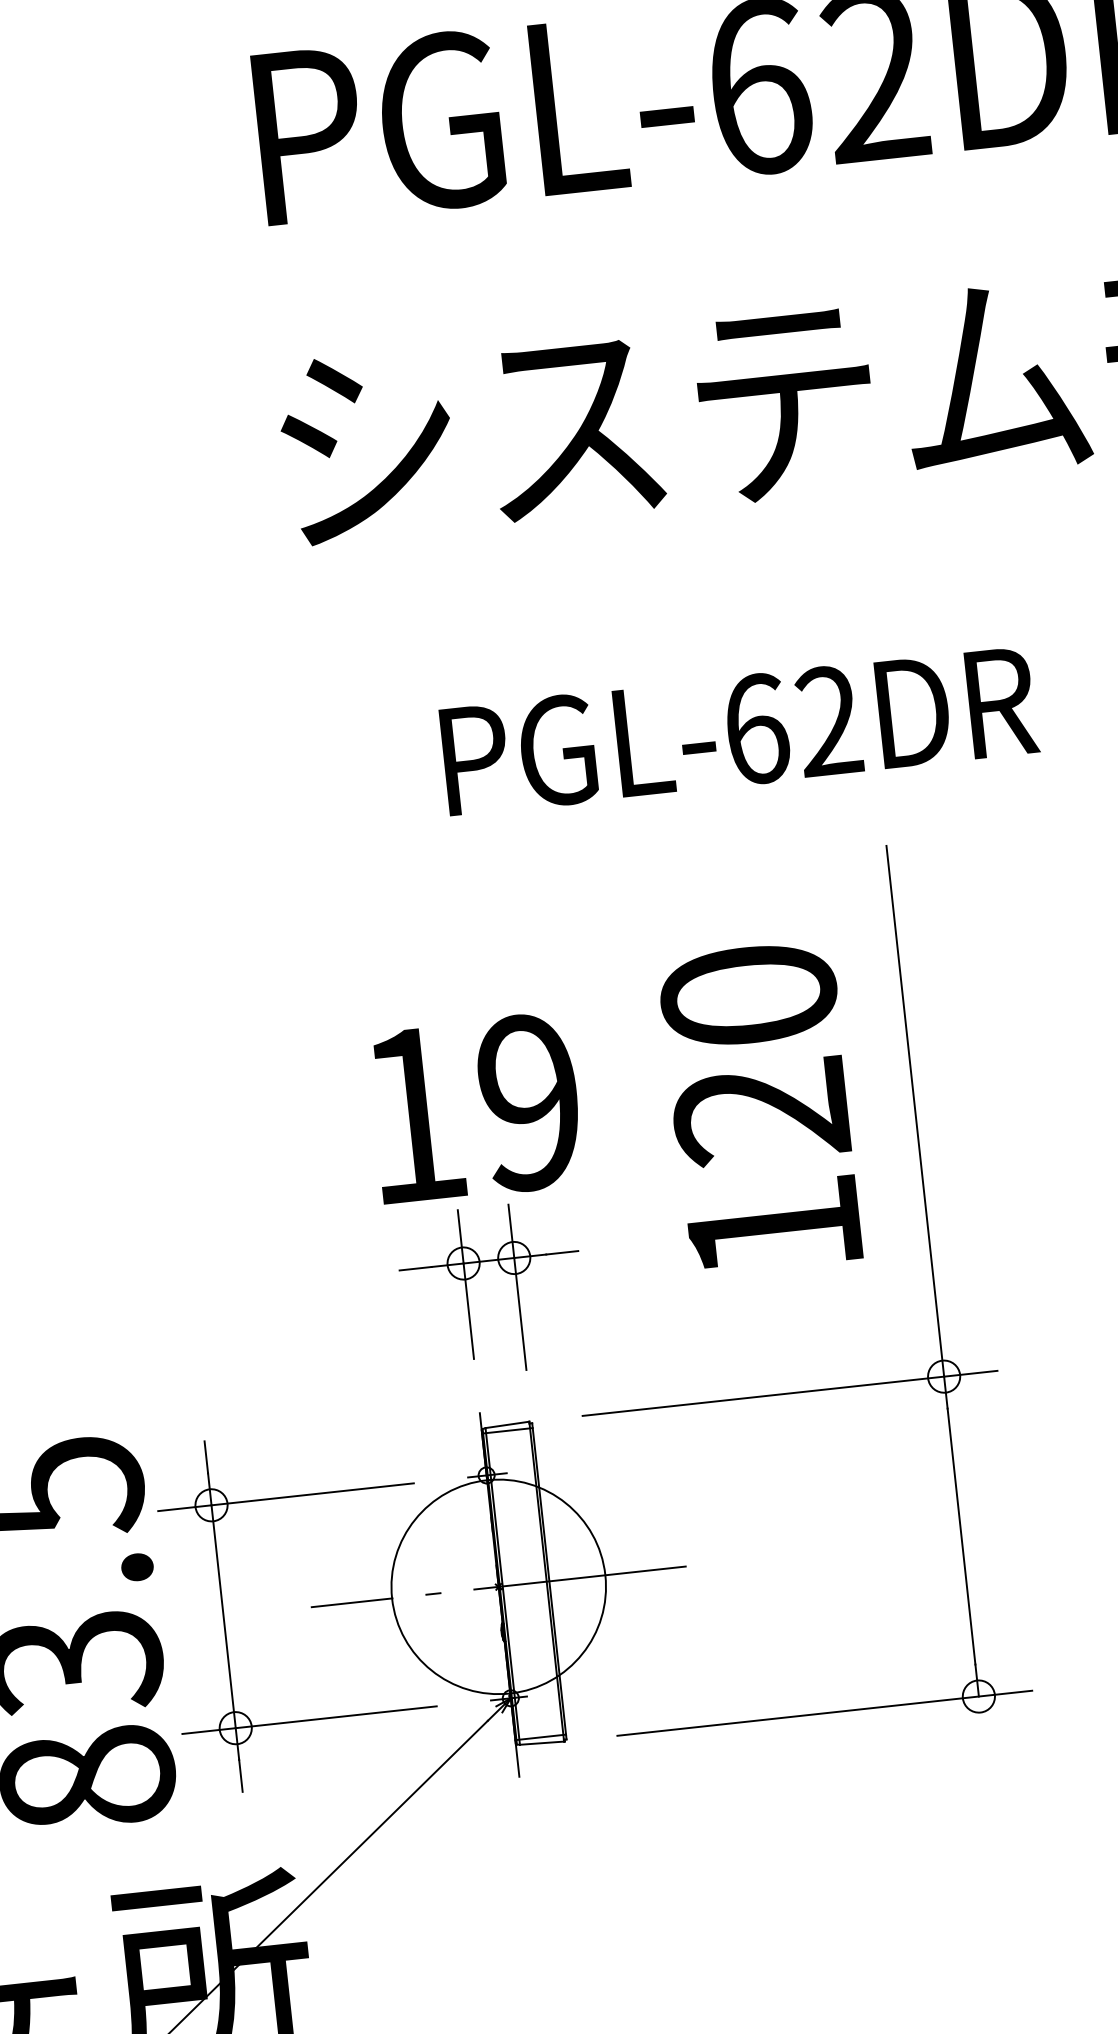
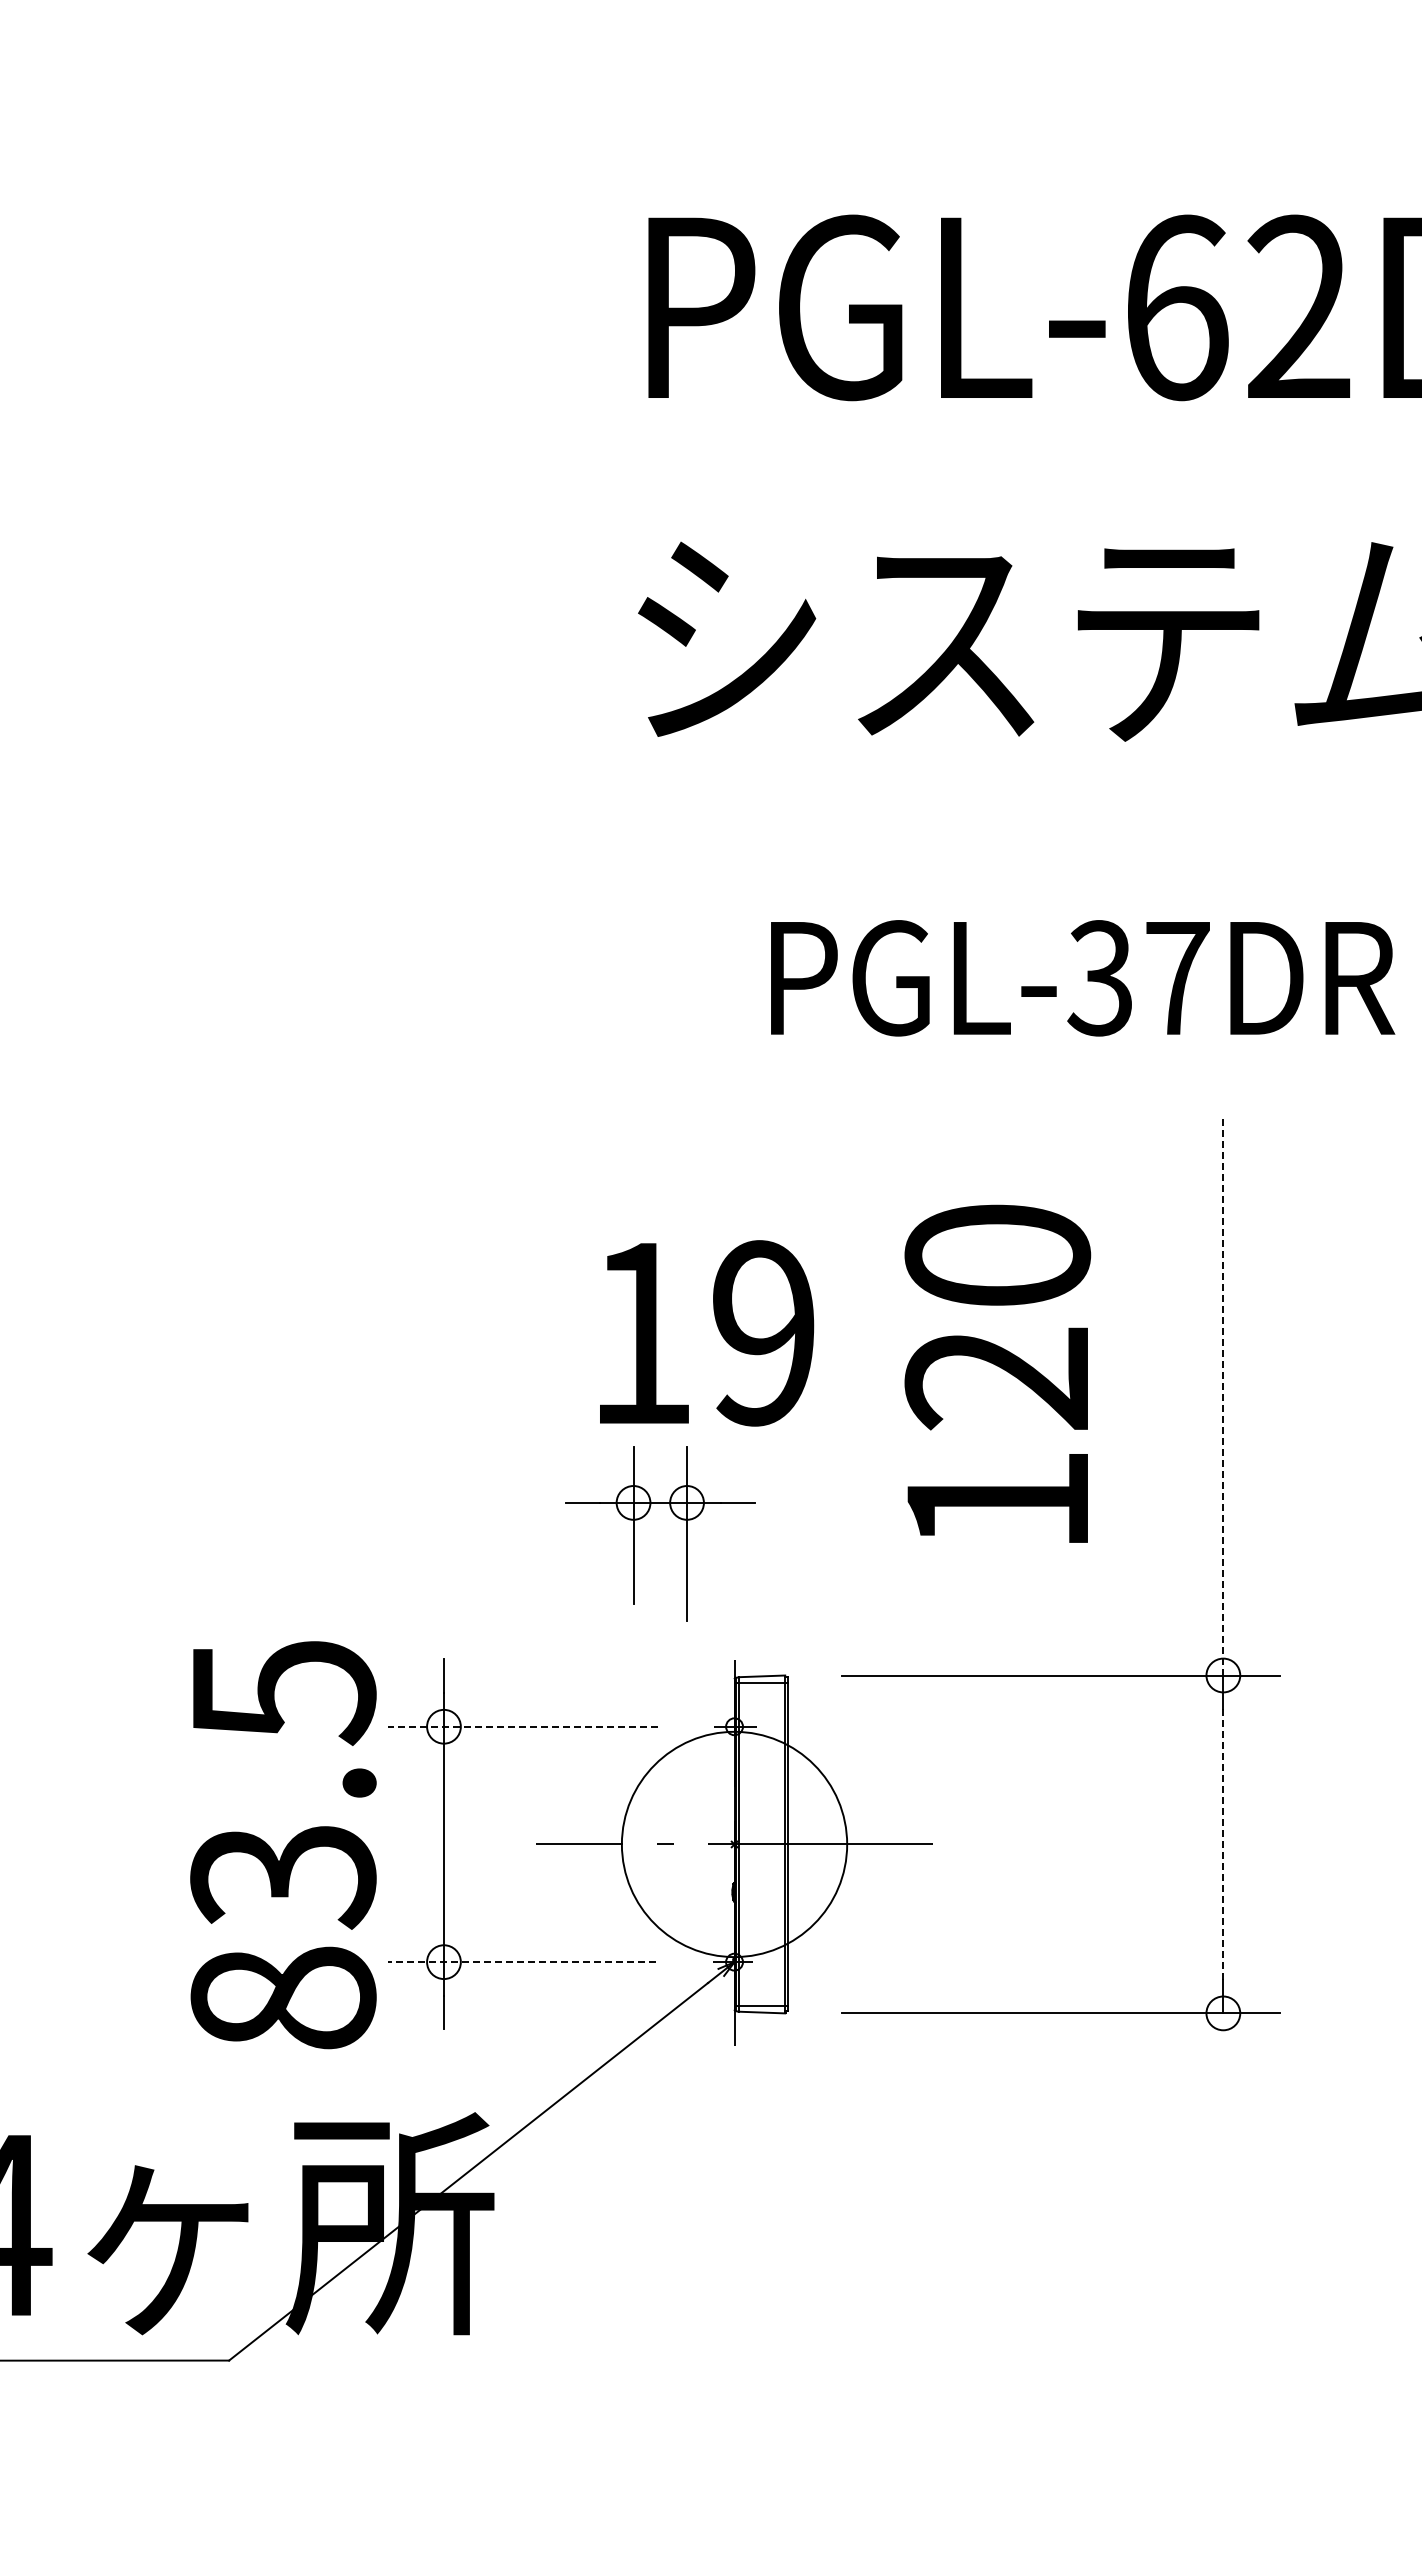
text: (792, 725) -> (1138, 978), PGL-62DR -> PGL-37DR
text: (760, 1107) -> (997, 1373), moved
text: (476, 1108) -> (707, 1333), moved
line: (915, 1110) -> (1223, 1394), solid -> dashed
part: (505, 1272) -> (676, 1517), moved
line: (285, 1497) -> (522, 1726), solid -> dashed
line: (961, 1535) -> (1223, 1843), solid -> dashed
line: (309, 1720) -> (521, 1962), solid -> dashed

